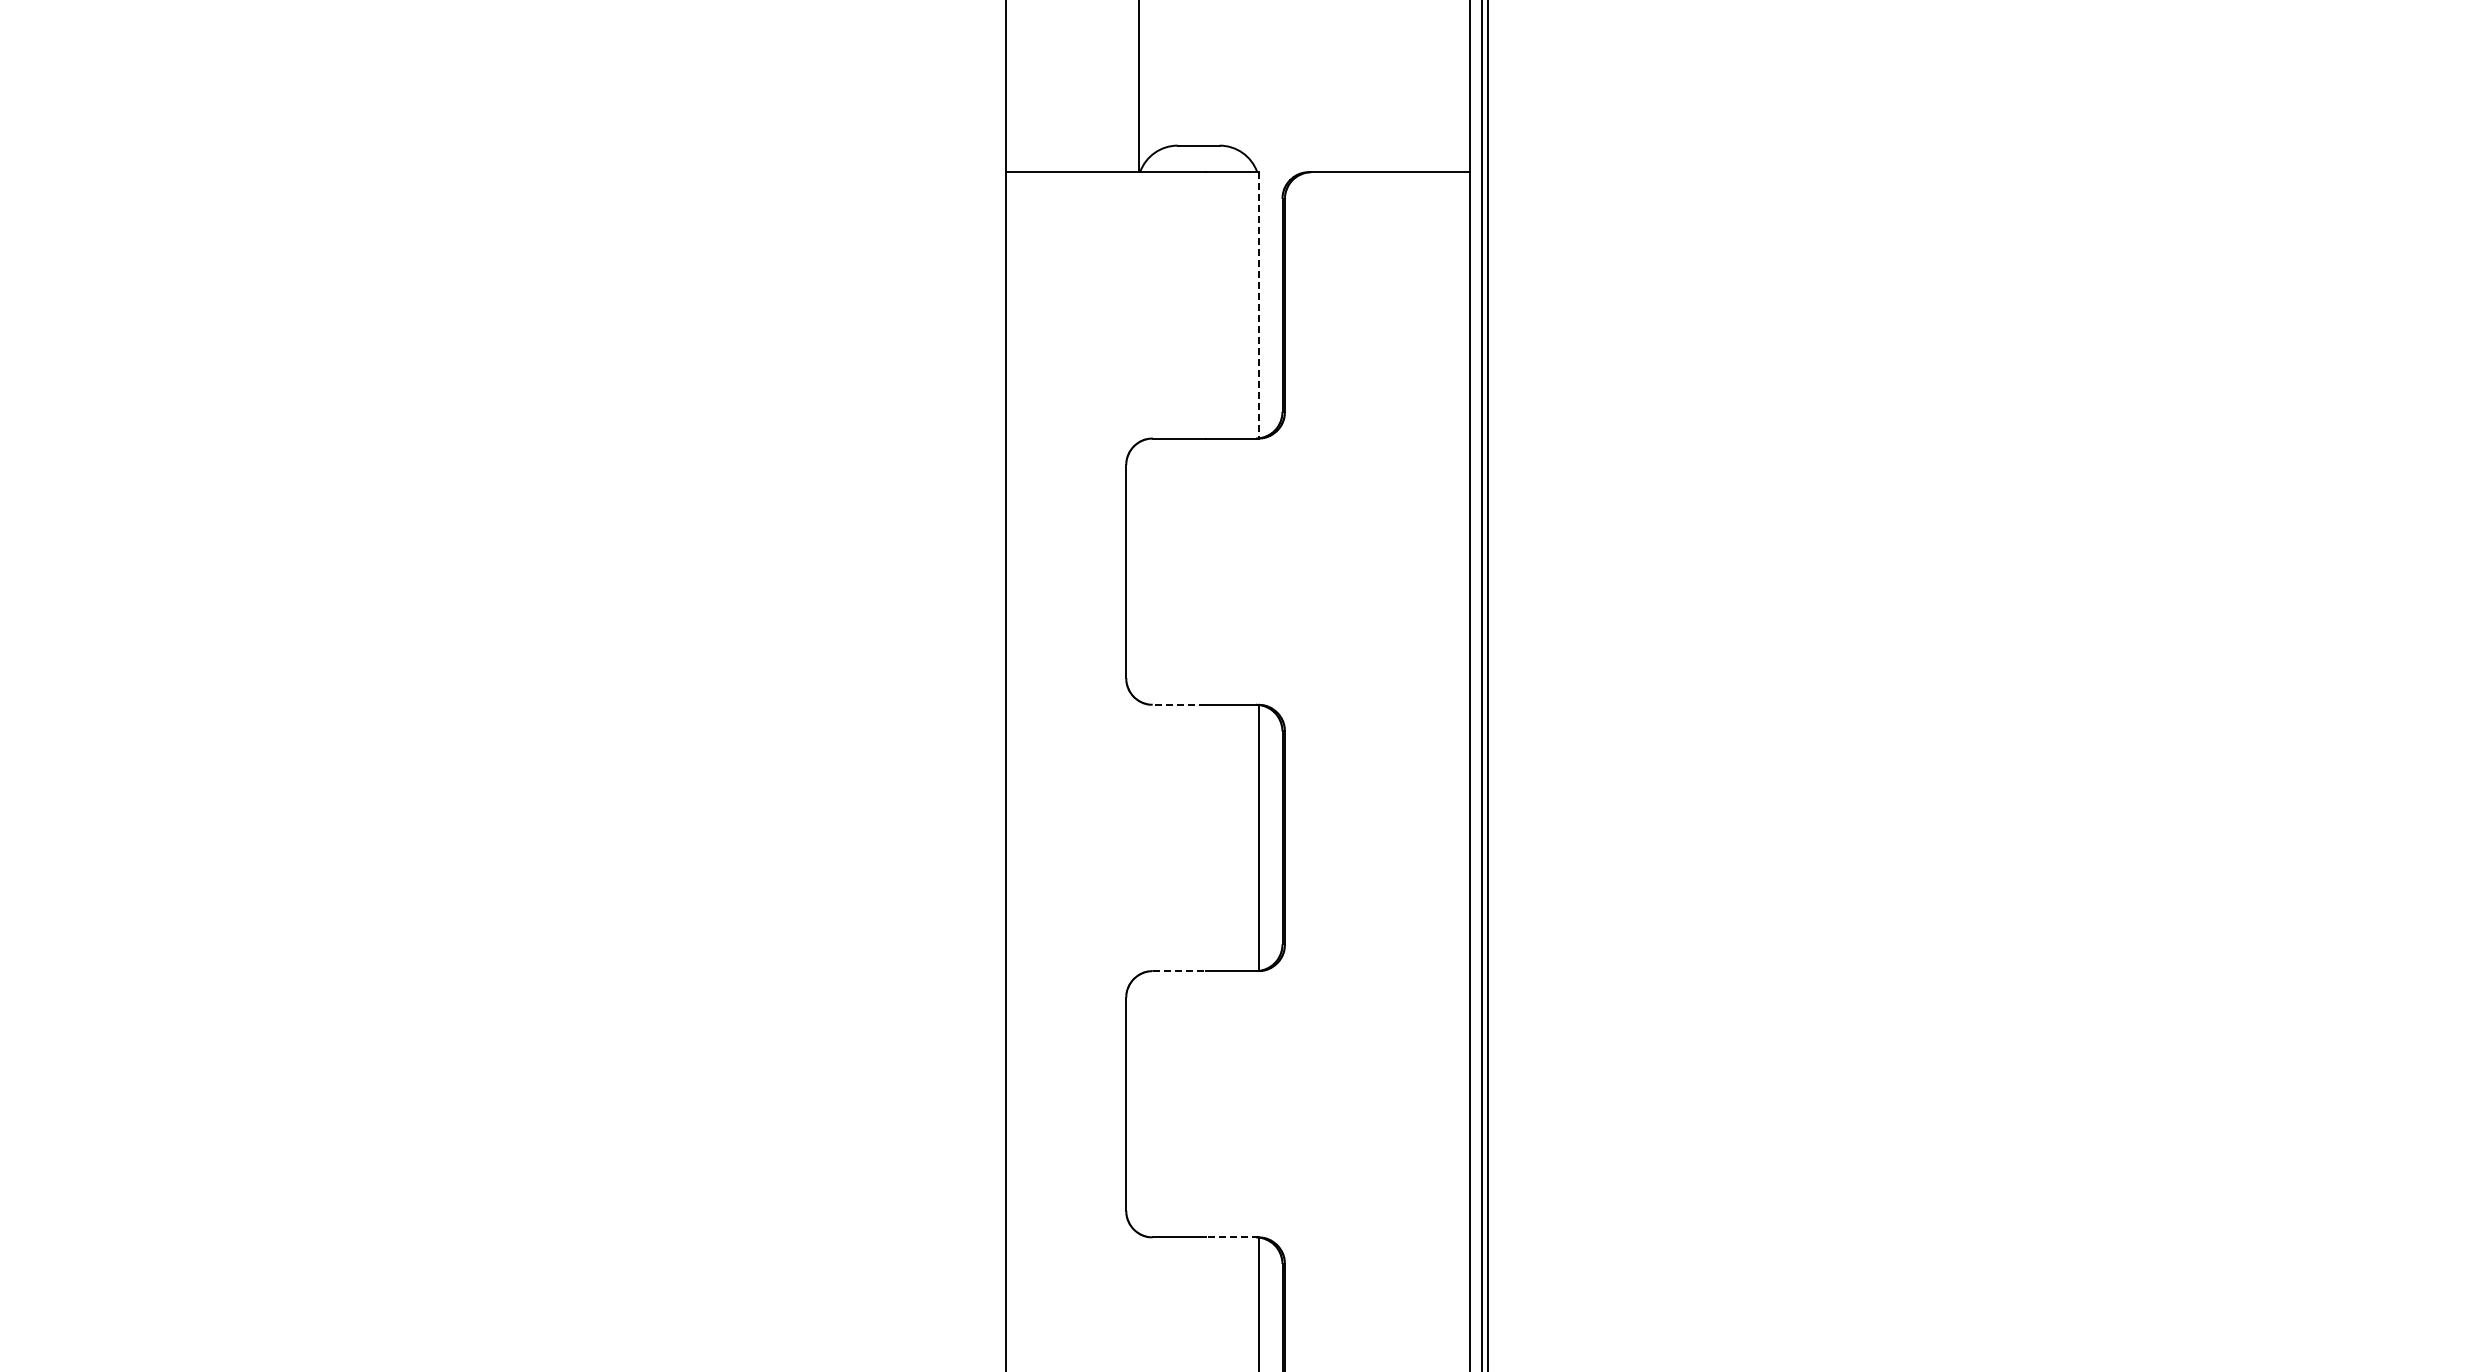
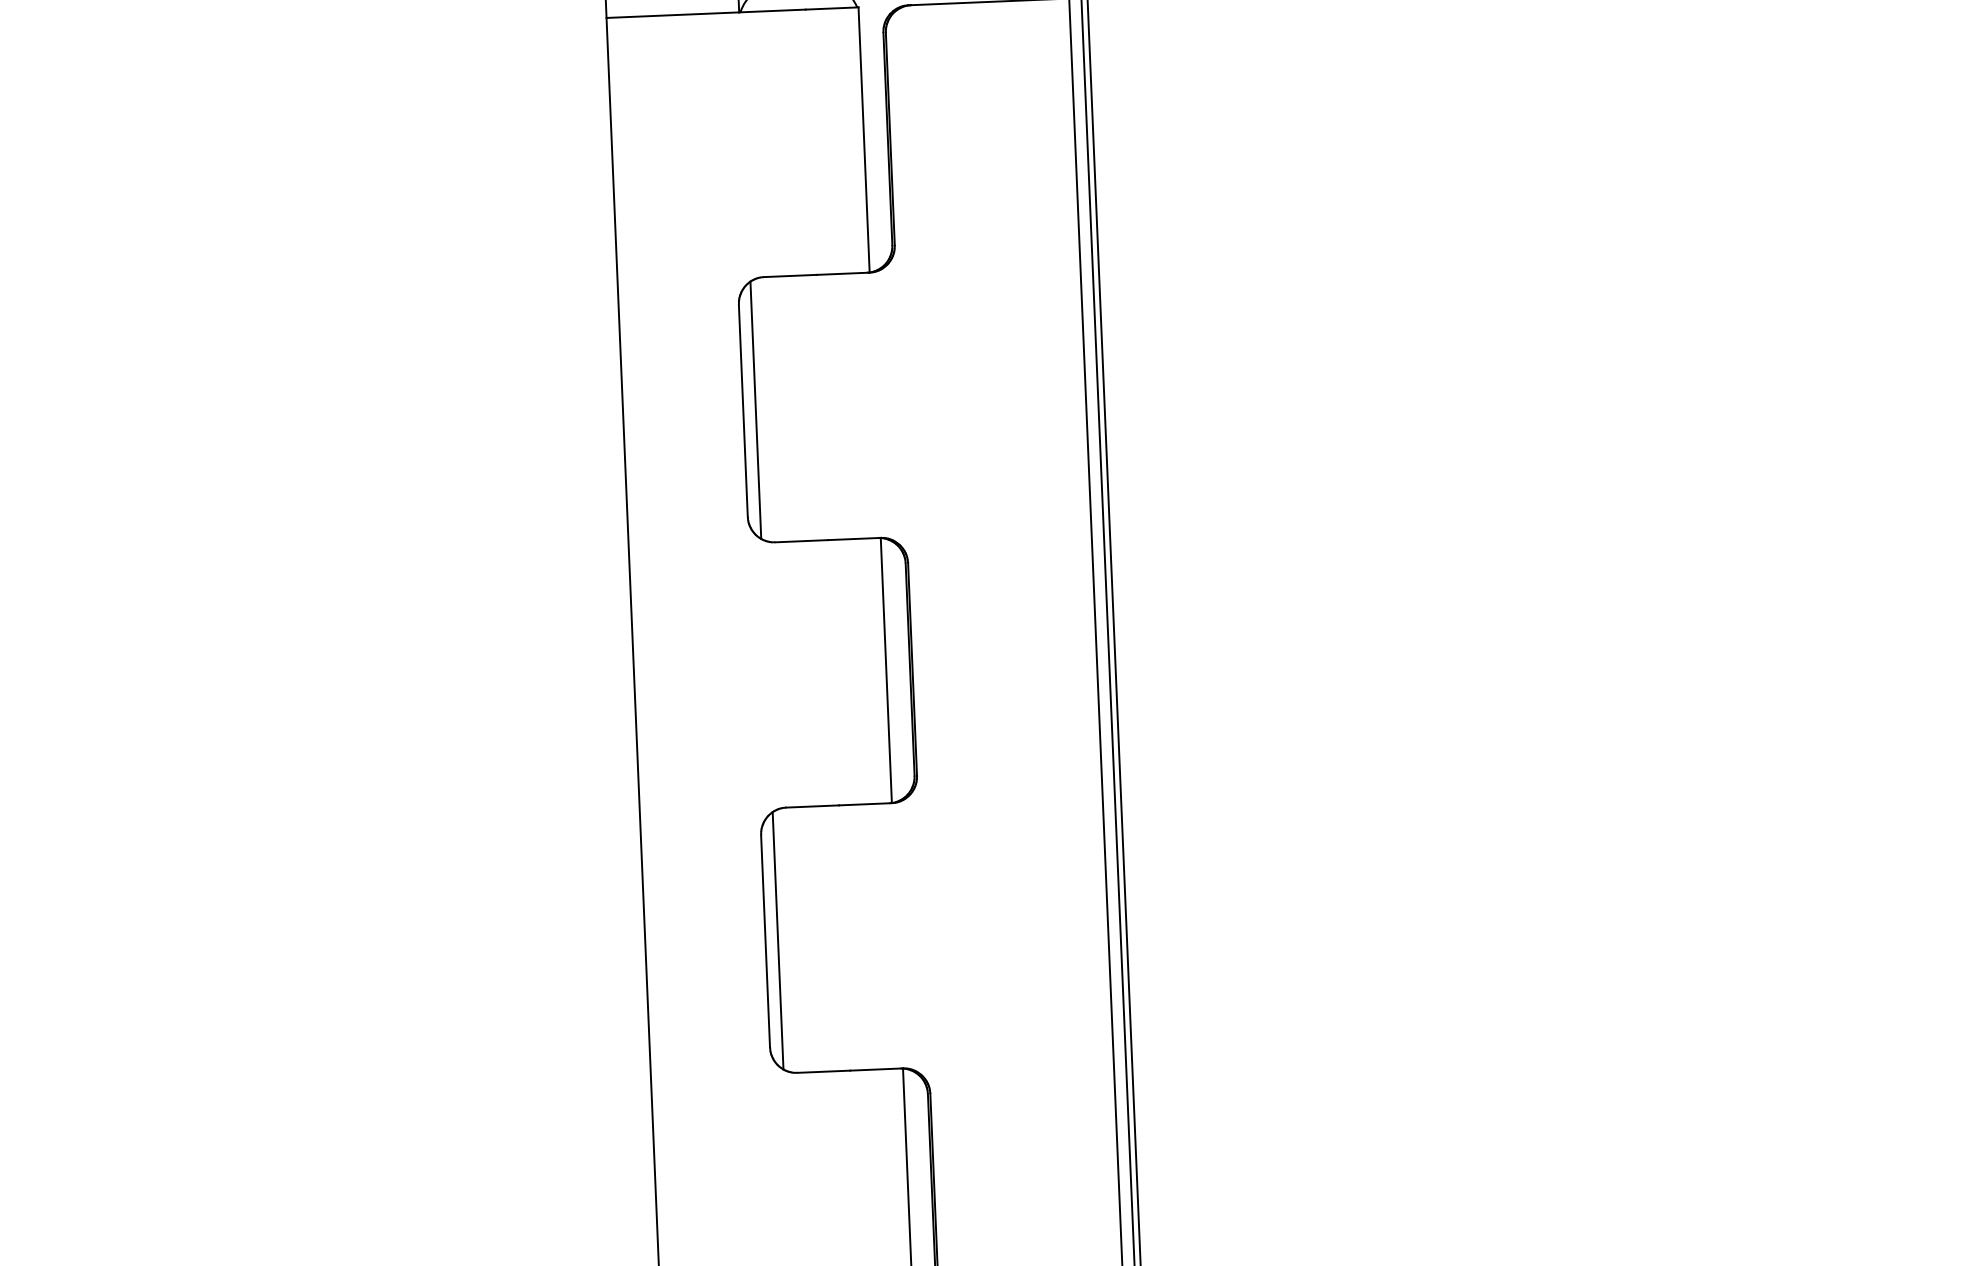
line: (1258, 305) -> (863, 140), dashed -> solid
line: (1138, 571) -> (755, 410), added
line: (1178, 704) -> (800, 540), dashed -> solid
line: (1179, 971) -> (813, 806), dashed -> solid
line: (1138, 1104) -> (777, 941), added
line: (1231, 1237) -> (876, 1069), dashed -> solid

